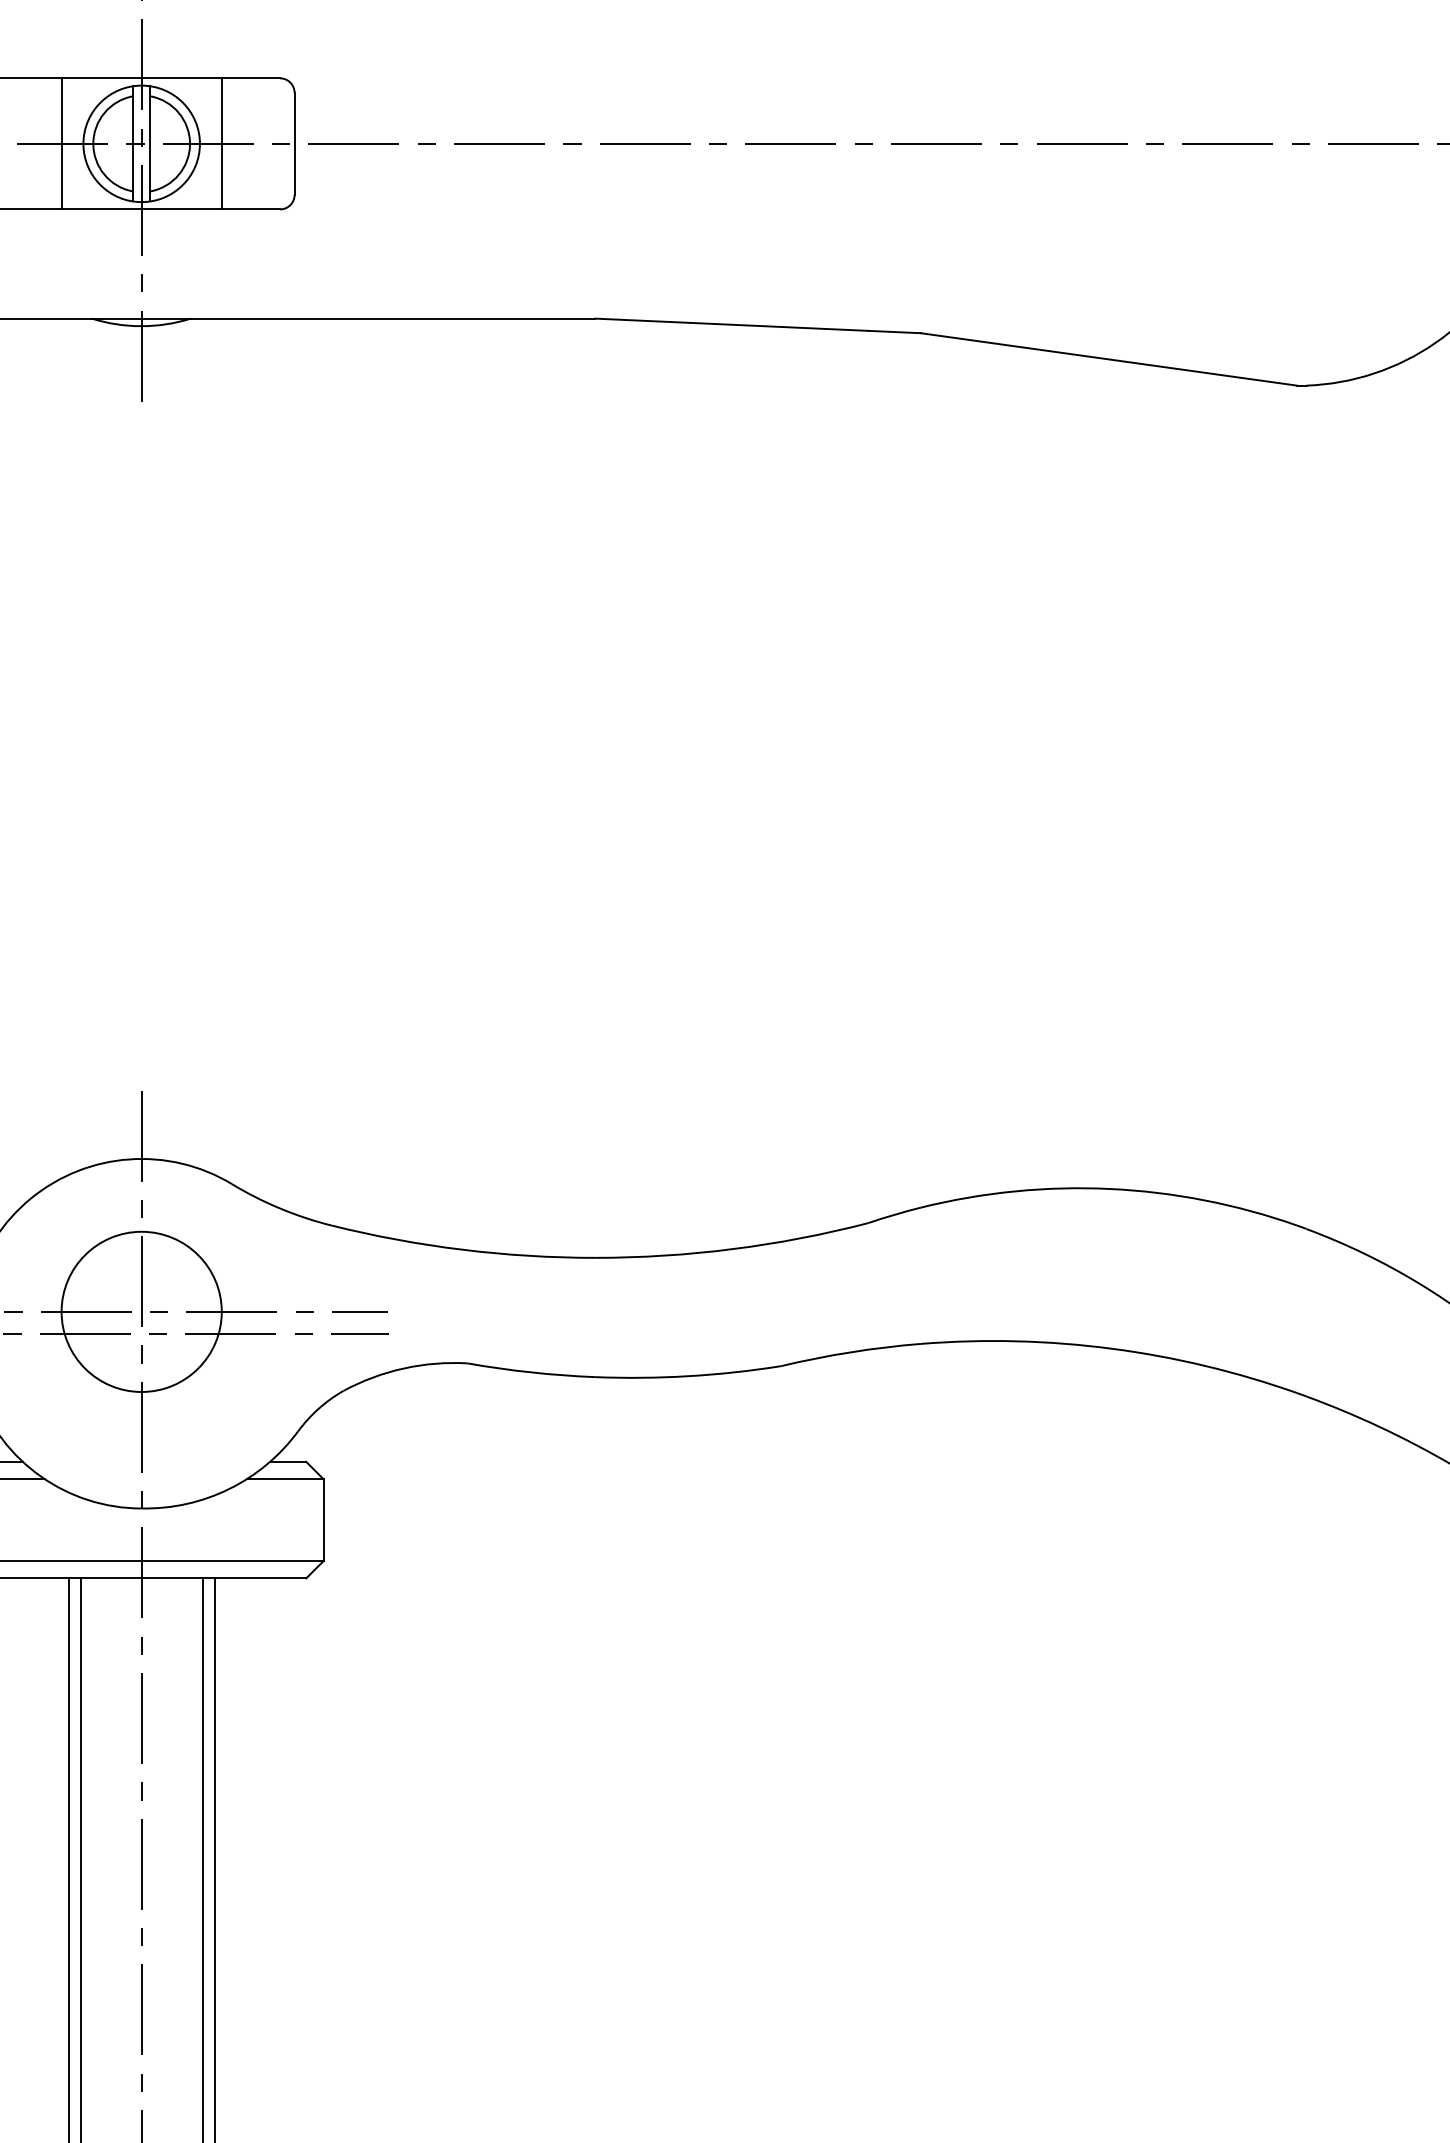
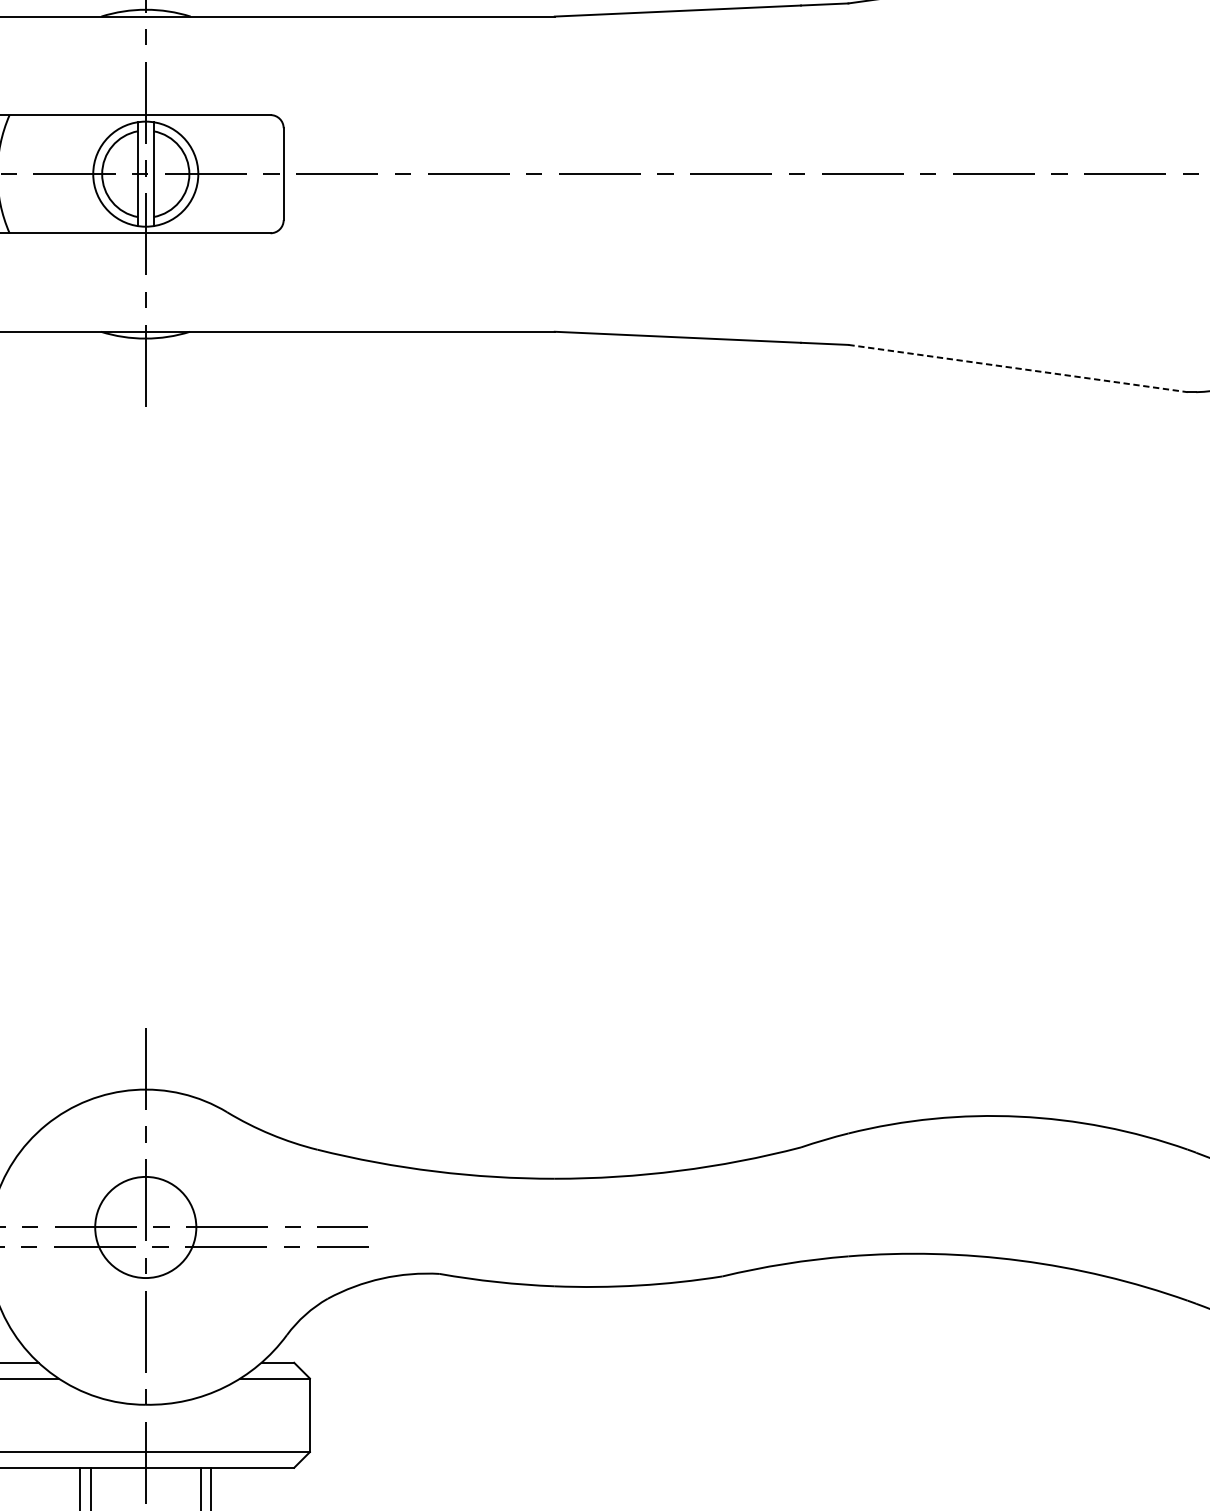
line: (61, 143) -> (73, 173), removed
line: (221, 143) -> (217, 173), removed
line: (1108, 359) -> (1017, 368), solid -> dashed
circle: (141, 1311) -> (145, 1227), size x0.7

